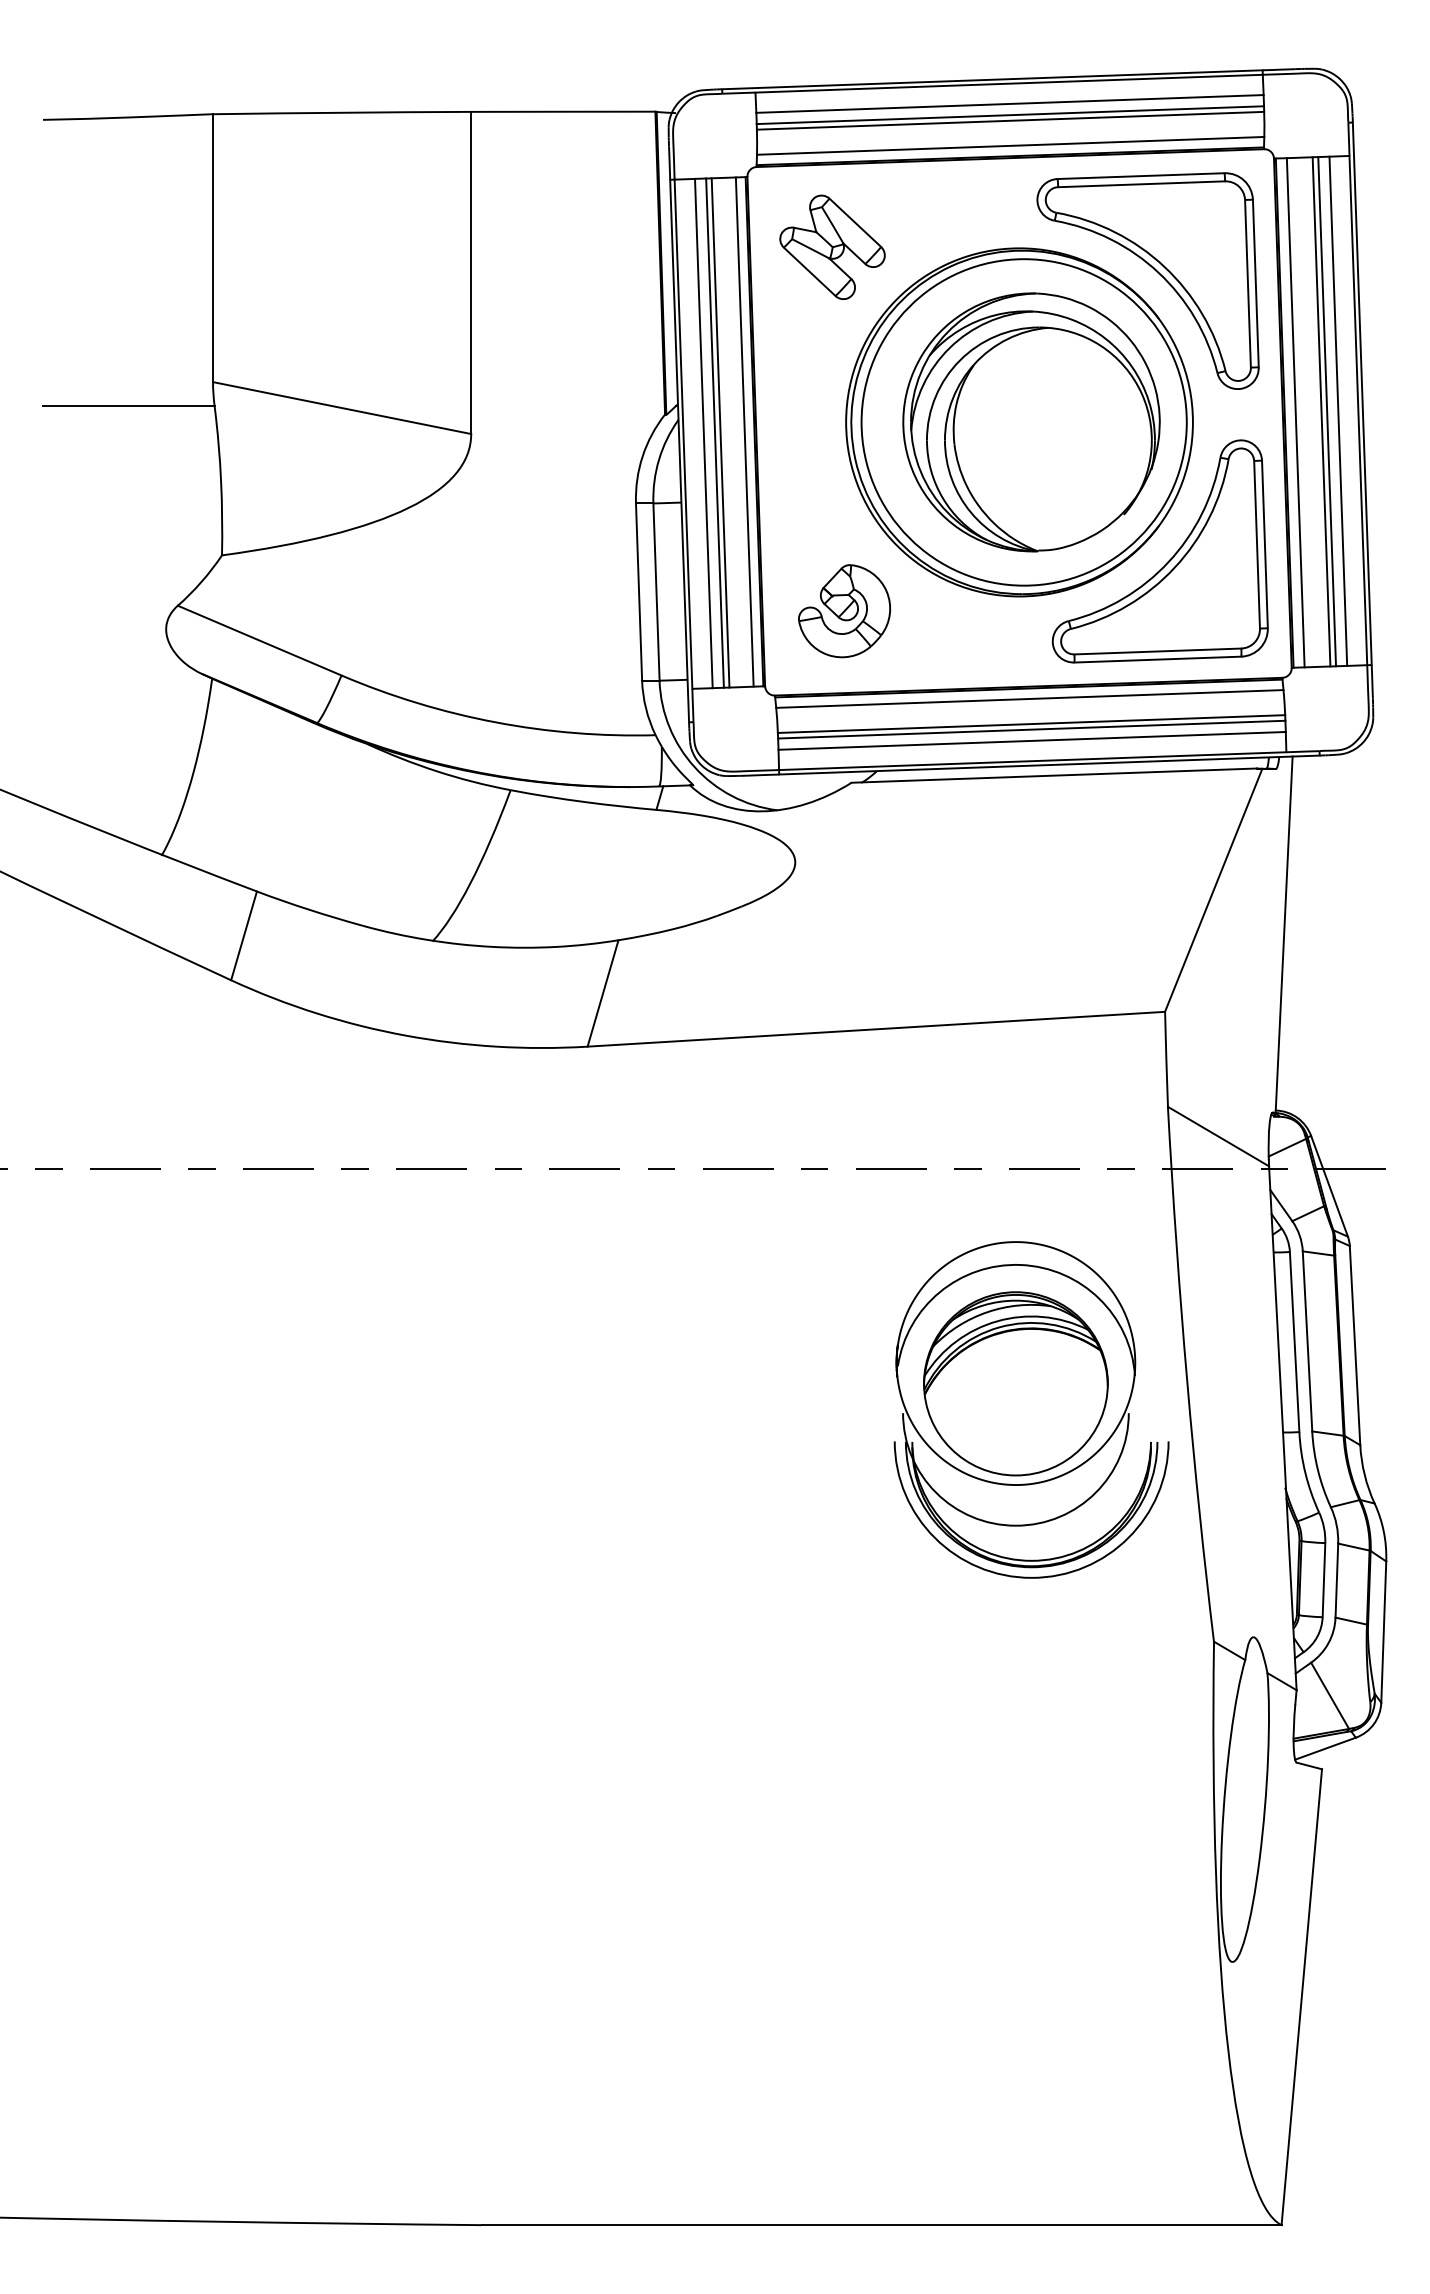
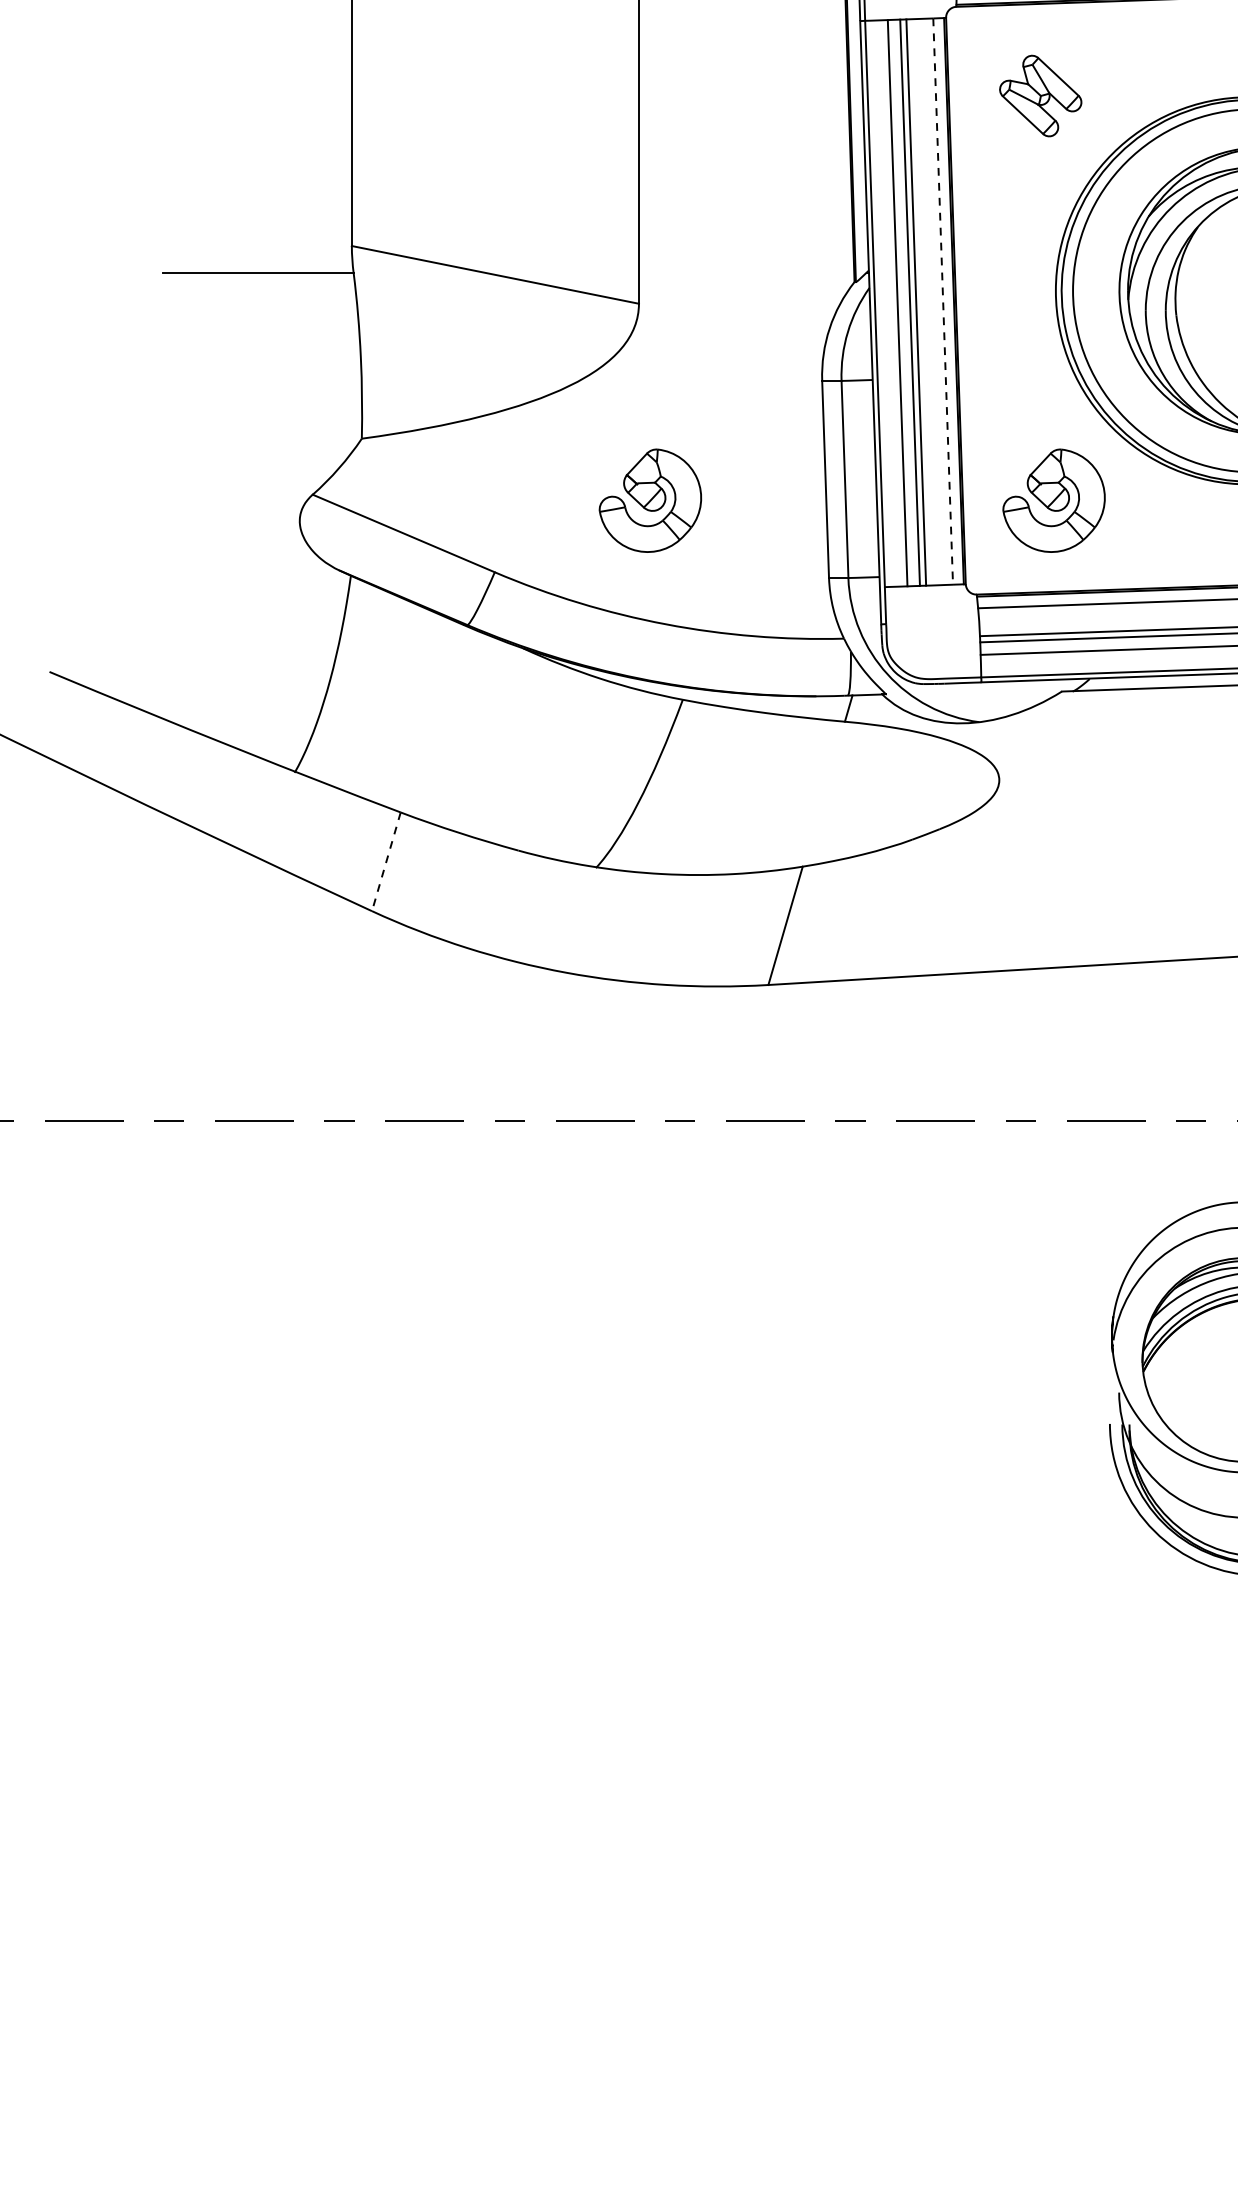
part: (832, 246) -> (1040, 95), size x0.7
line: (744, 432) -> (942, 302), solid -> dashed
part: (481, 611) -> (650, 501), added
line: (243, 936) -> (385, 862), solid -> dashed

